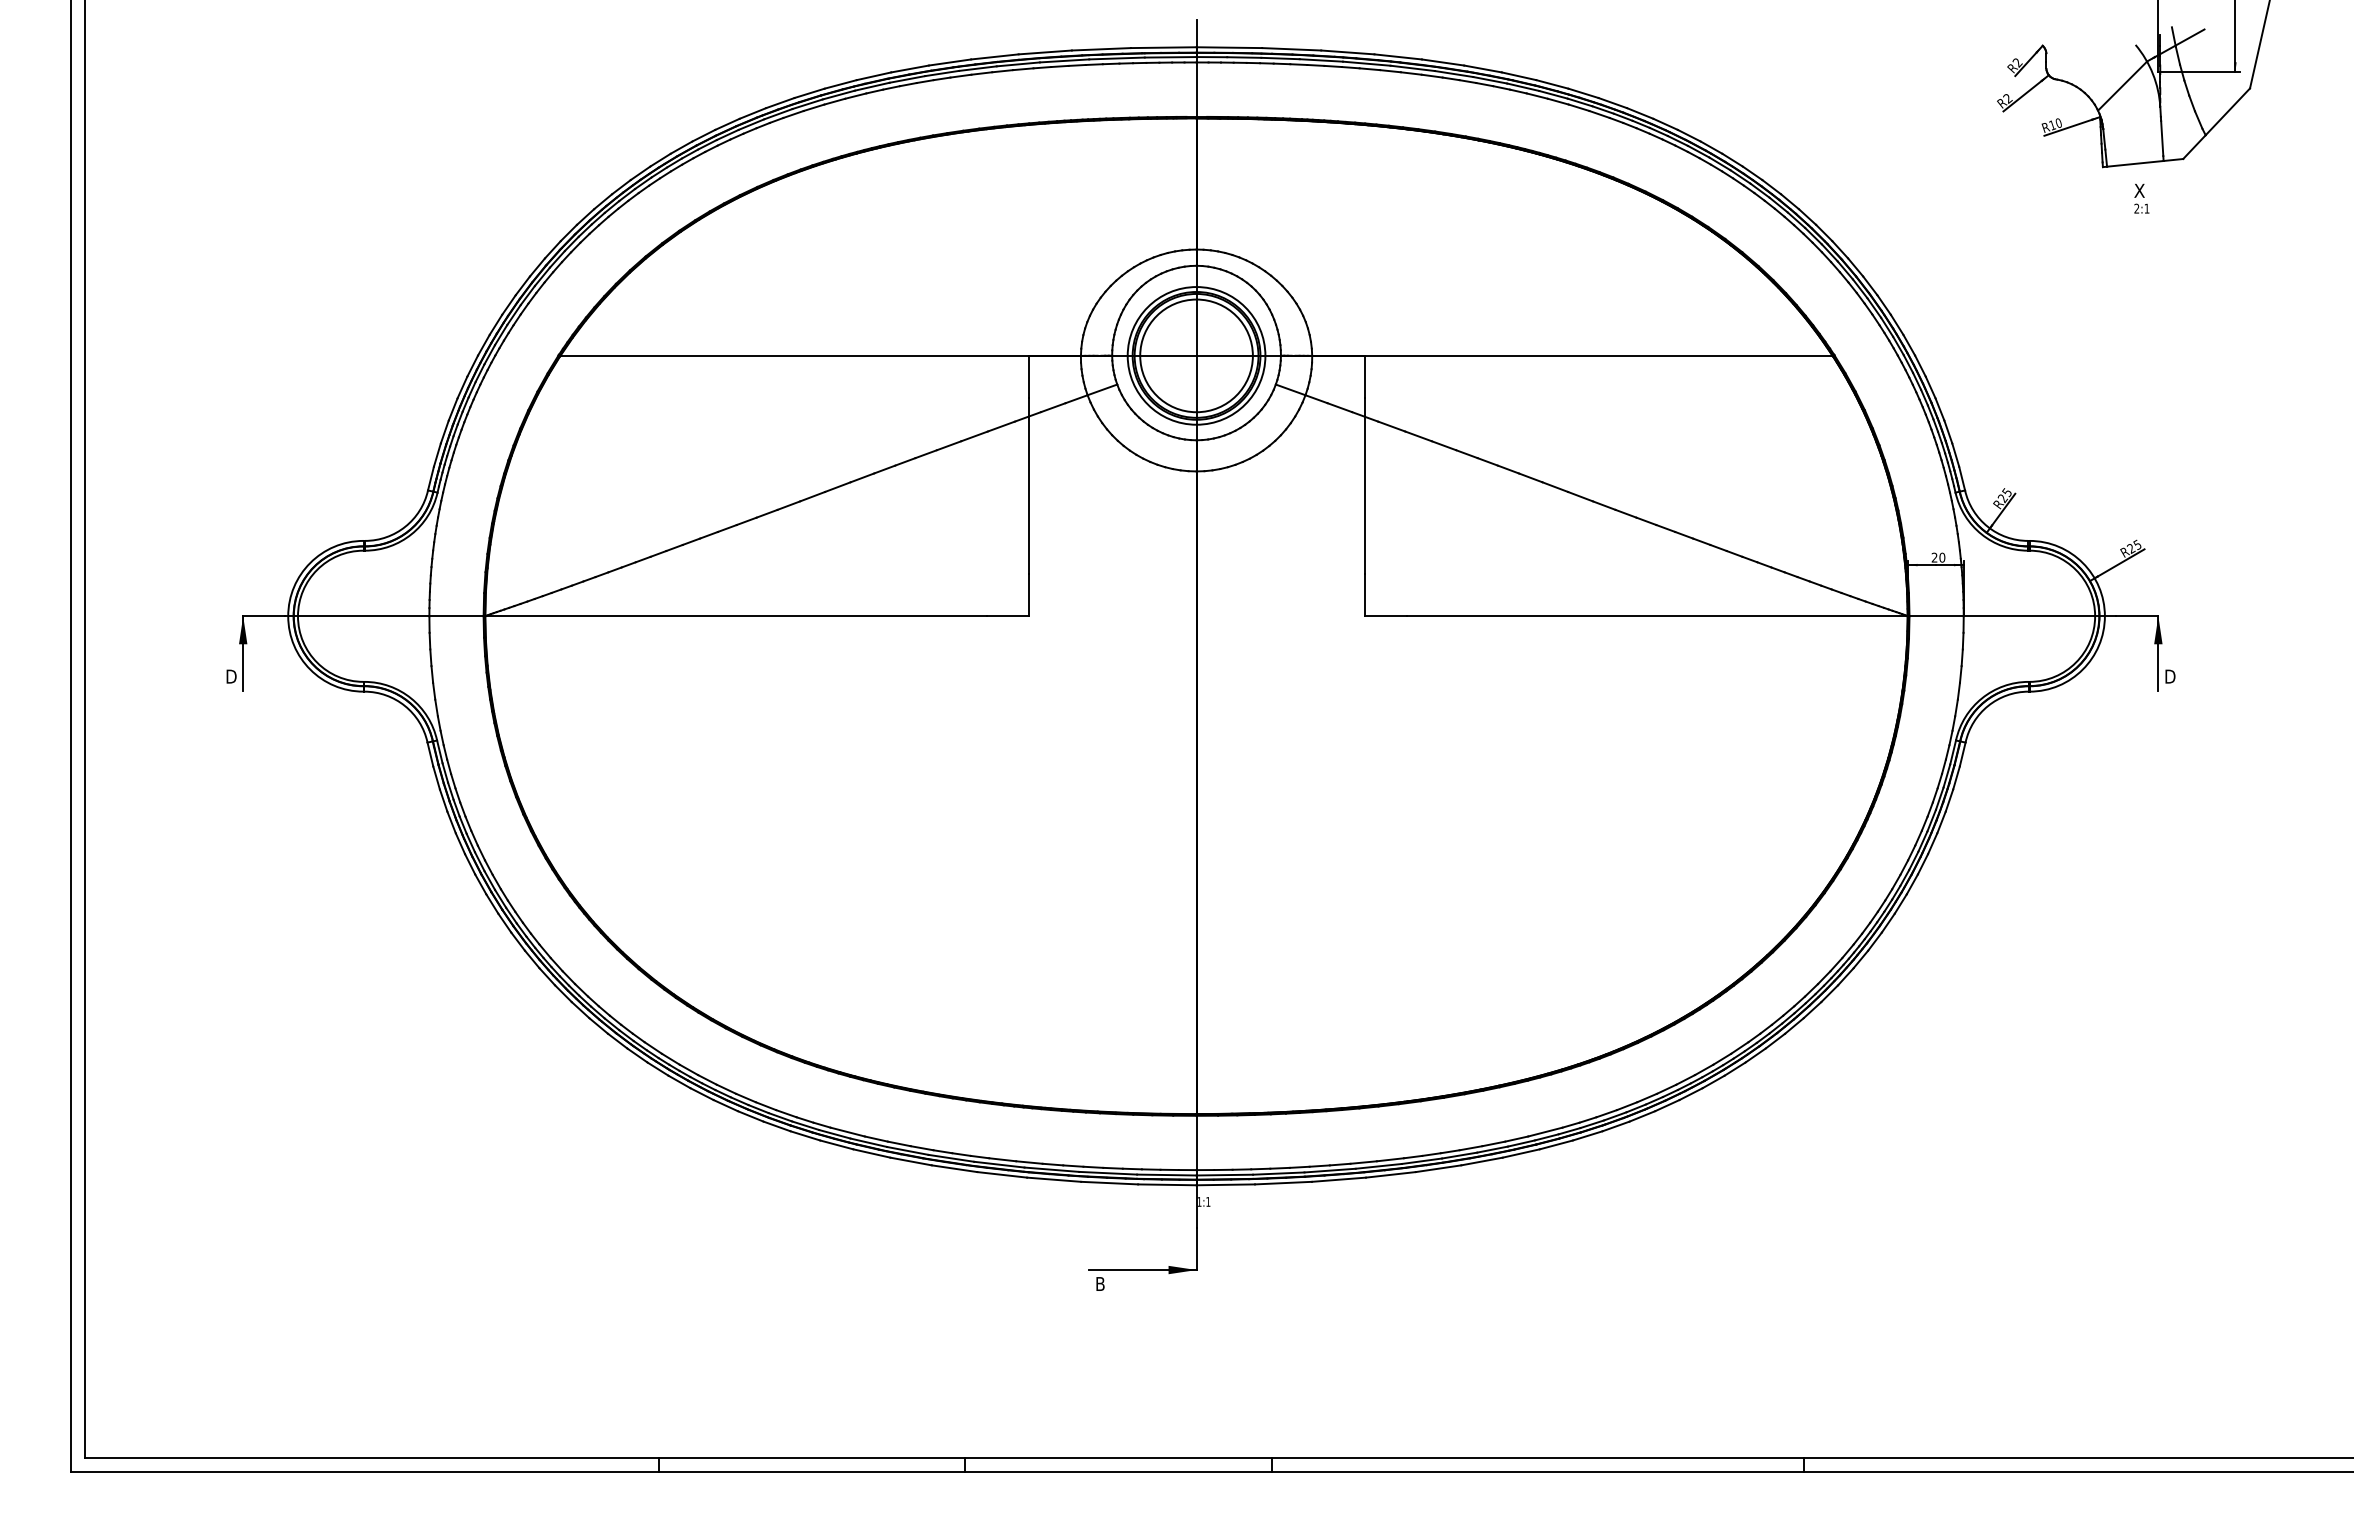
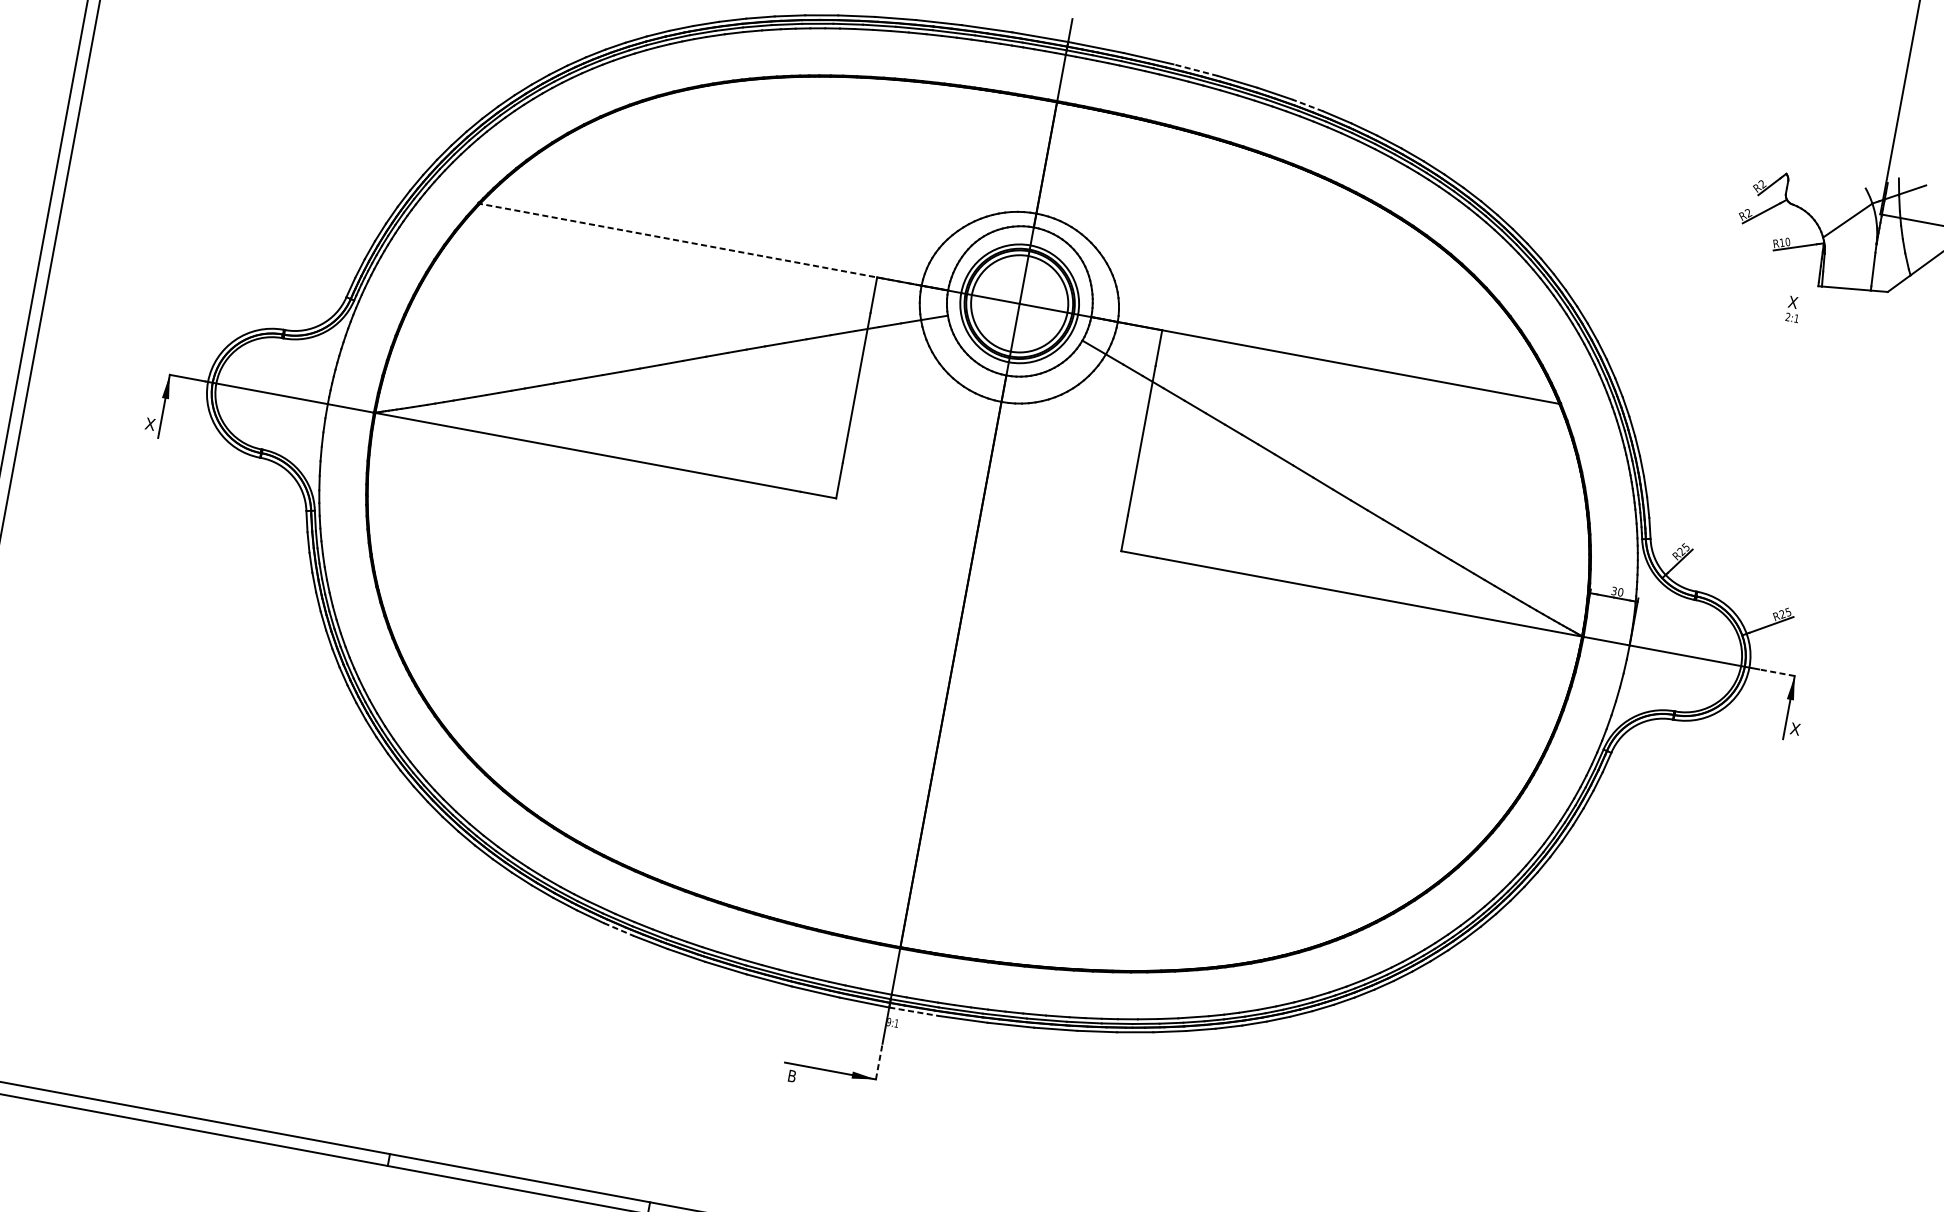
line: (1347, 52) -> (1195, 70), solid -> dashed
line: (1482, 68) -> (1307, 104), solid -> dashed
text: (2141, 198) -> (1793, 309), moved
line: (820, 355) -> (700, 244), solid -> dashed
text: (1934, 557) -> (1614, 590), 20 -> 30
line: (2137, 616) -> (1777, 672), solid -> dashed
text: (230, 676) -> (149, 423), D -> X
text: (2169, 676) -> (1794, 728), D -> X
line: (872, 1153) -> (619, 929), solid -> dashed
line: (1226, 1184) -> (914, 1011), solid -> dashed
text: (1199, 1201) -> (889, 1021), 1:1 -> 9:1
line: (1196, 1249) -> (879, 1062), solid -> dashed

